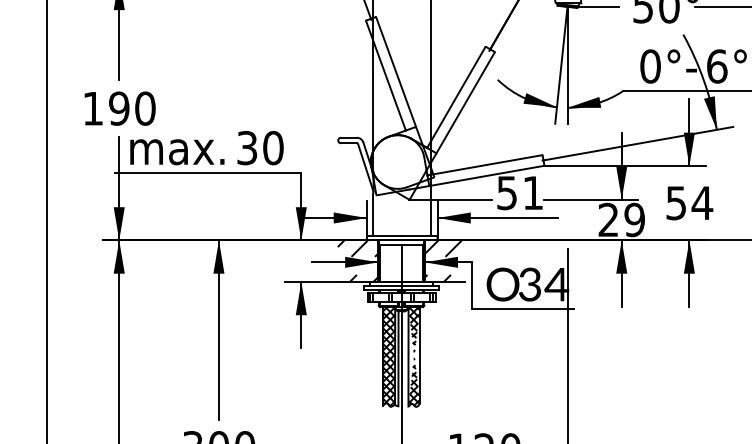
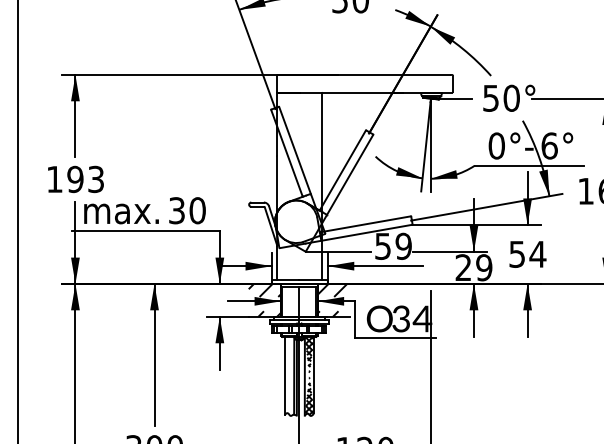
text: (145, 108) -> (96, 179), 190 -> 193
text: (532, 191) -> (403, 245), 51 -> 59
hatch: (389, 355) -> (289, 375), removed

